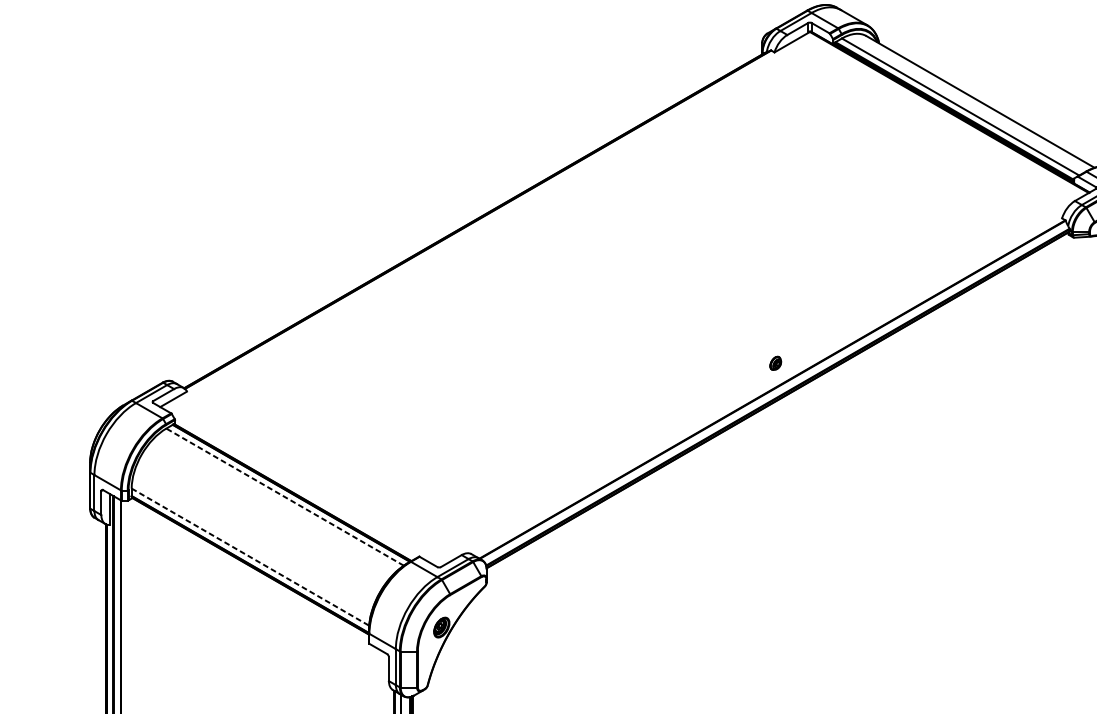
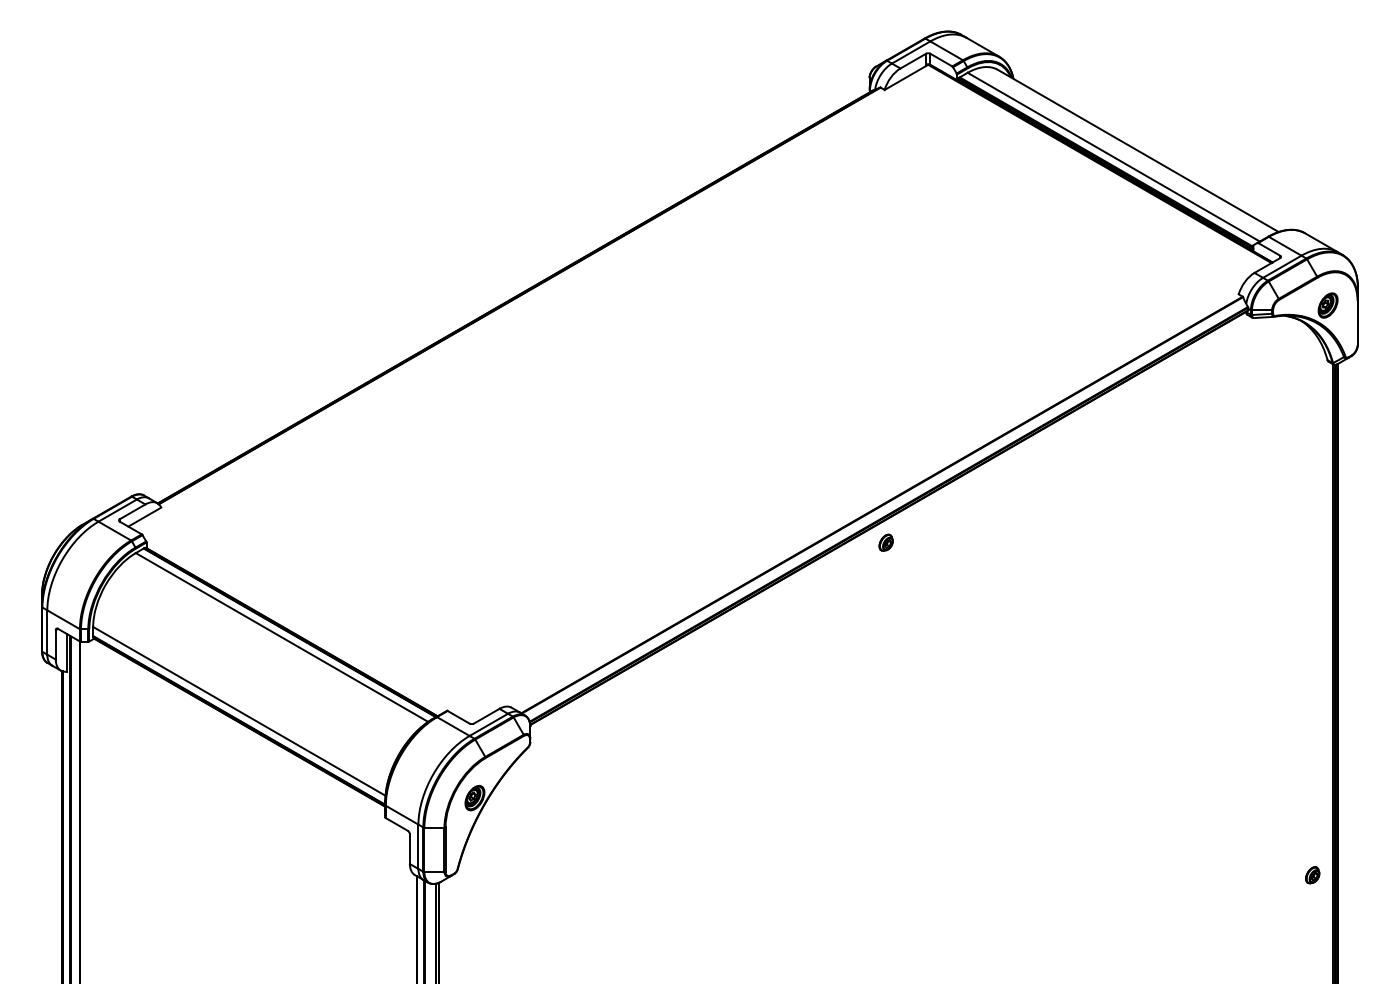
part: (775, 363) -> (885, 542), moved
line: (285, 497) -> (282, 637), dashed -> solid
line: (250, 557) -> (239, 711), dashed -> solid

